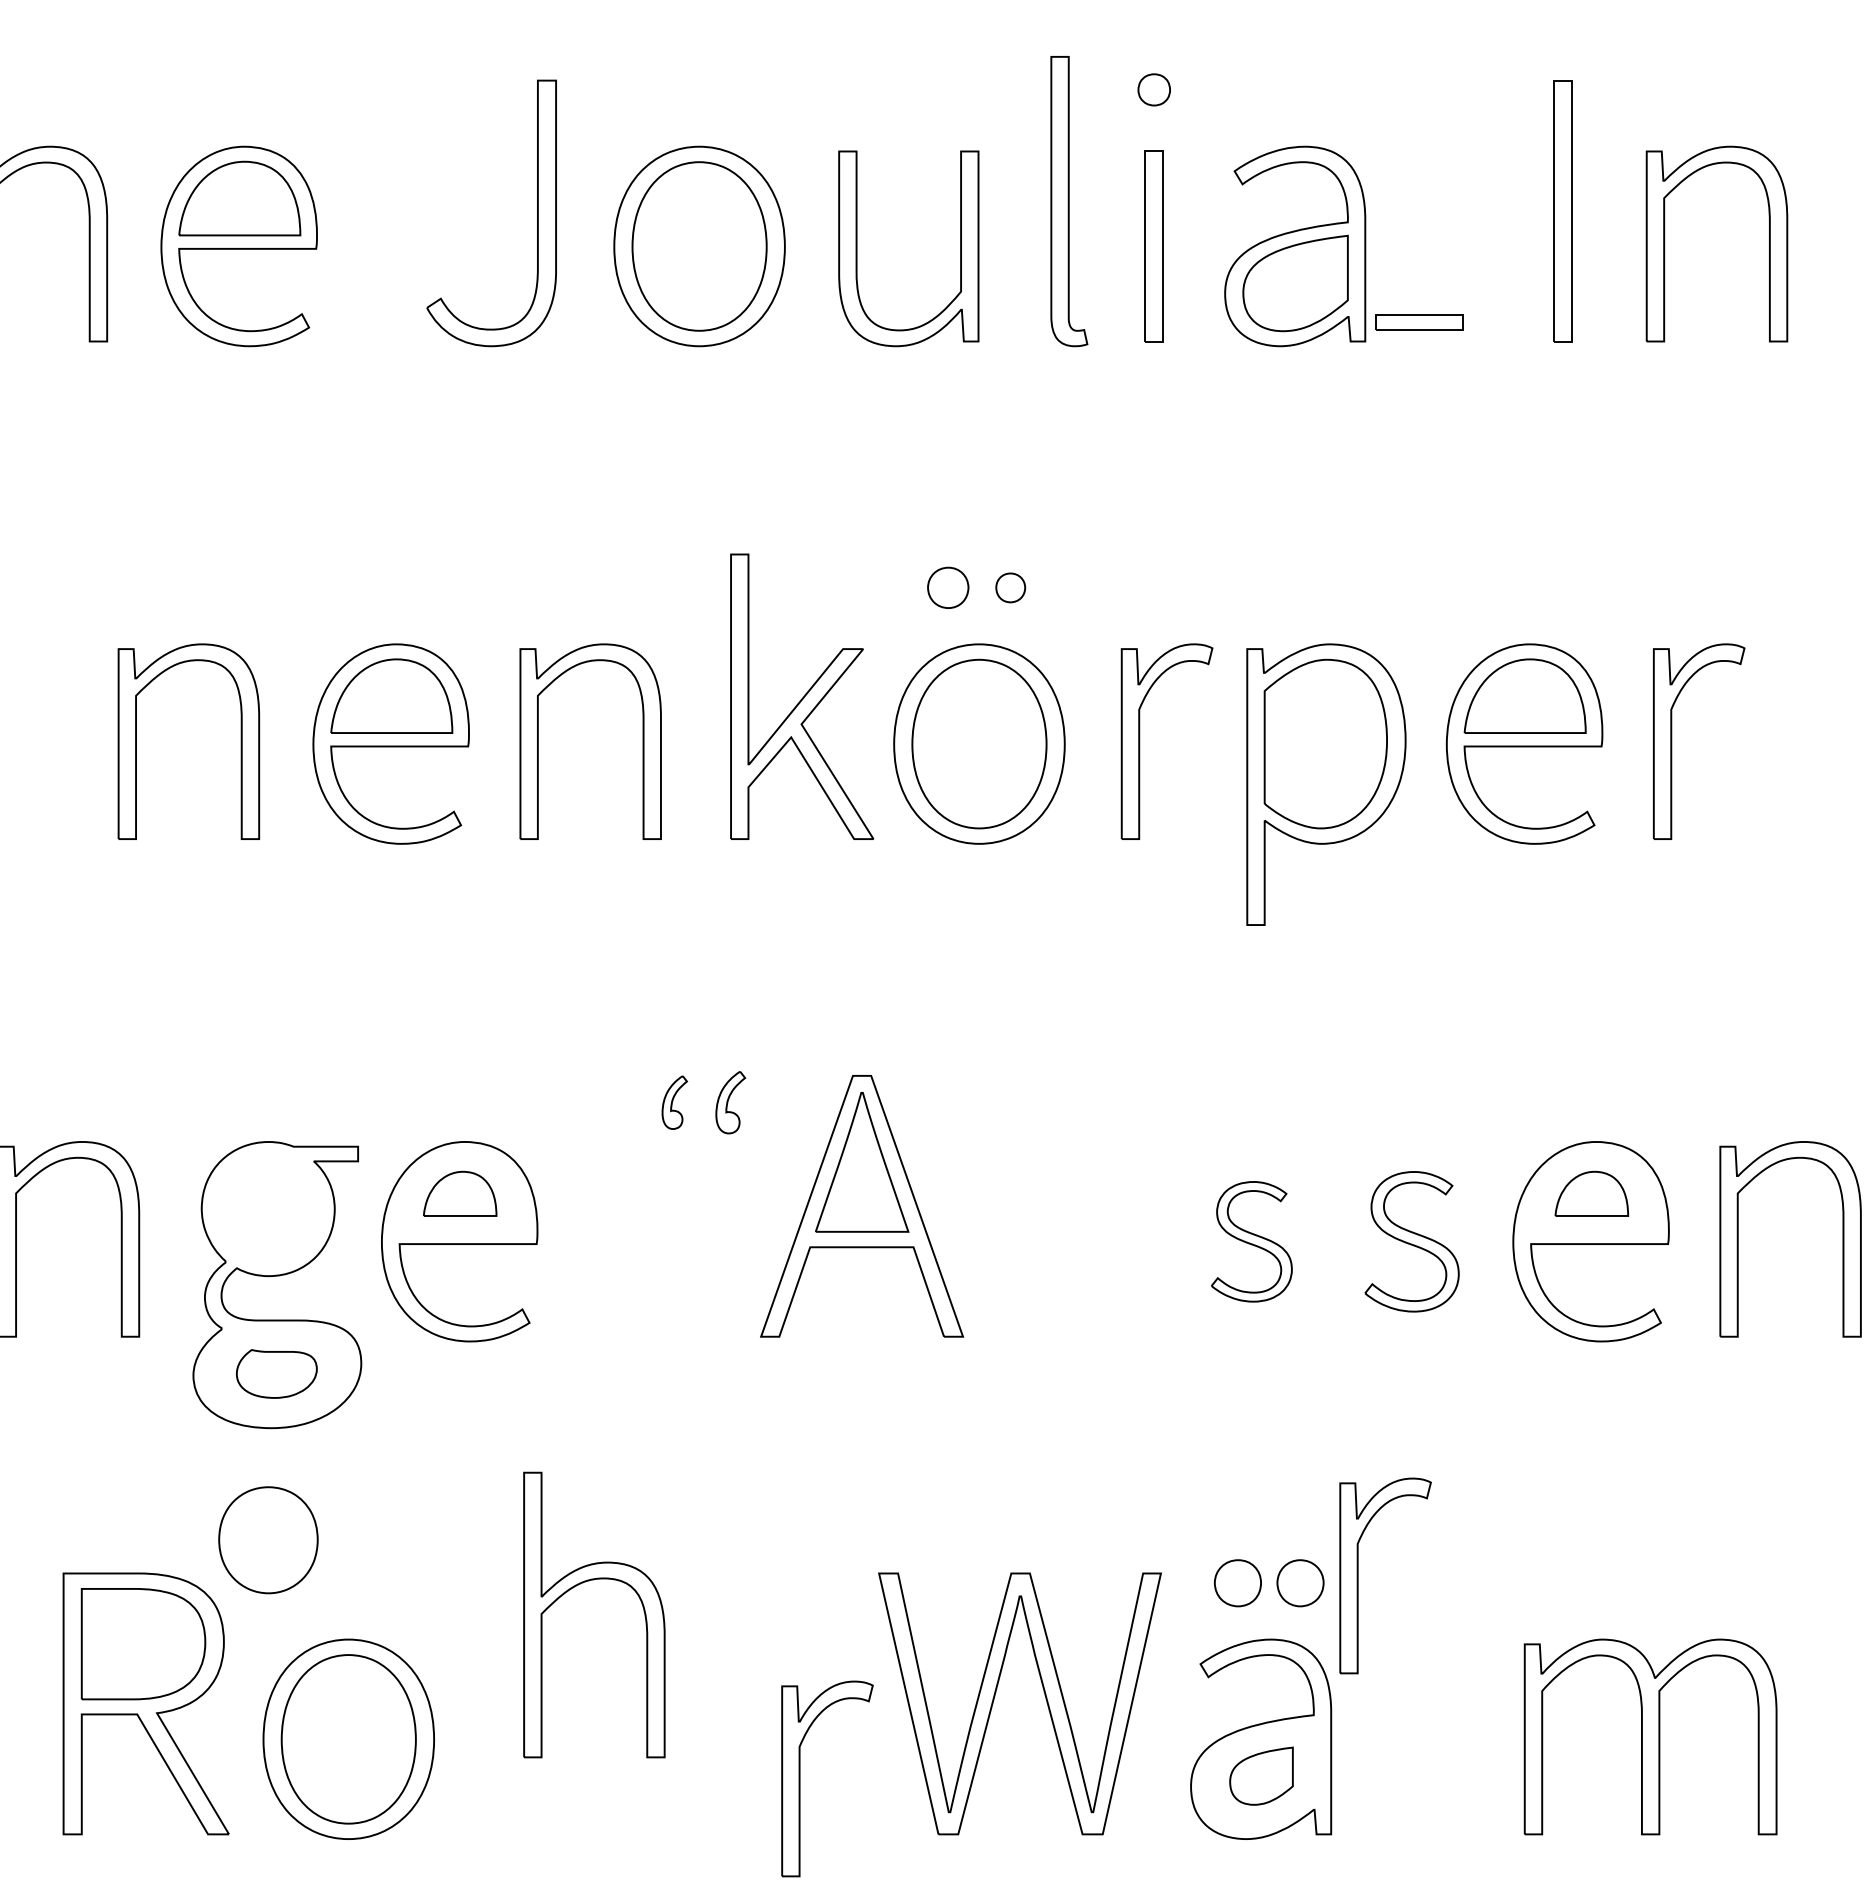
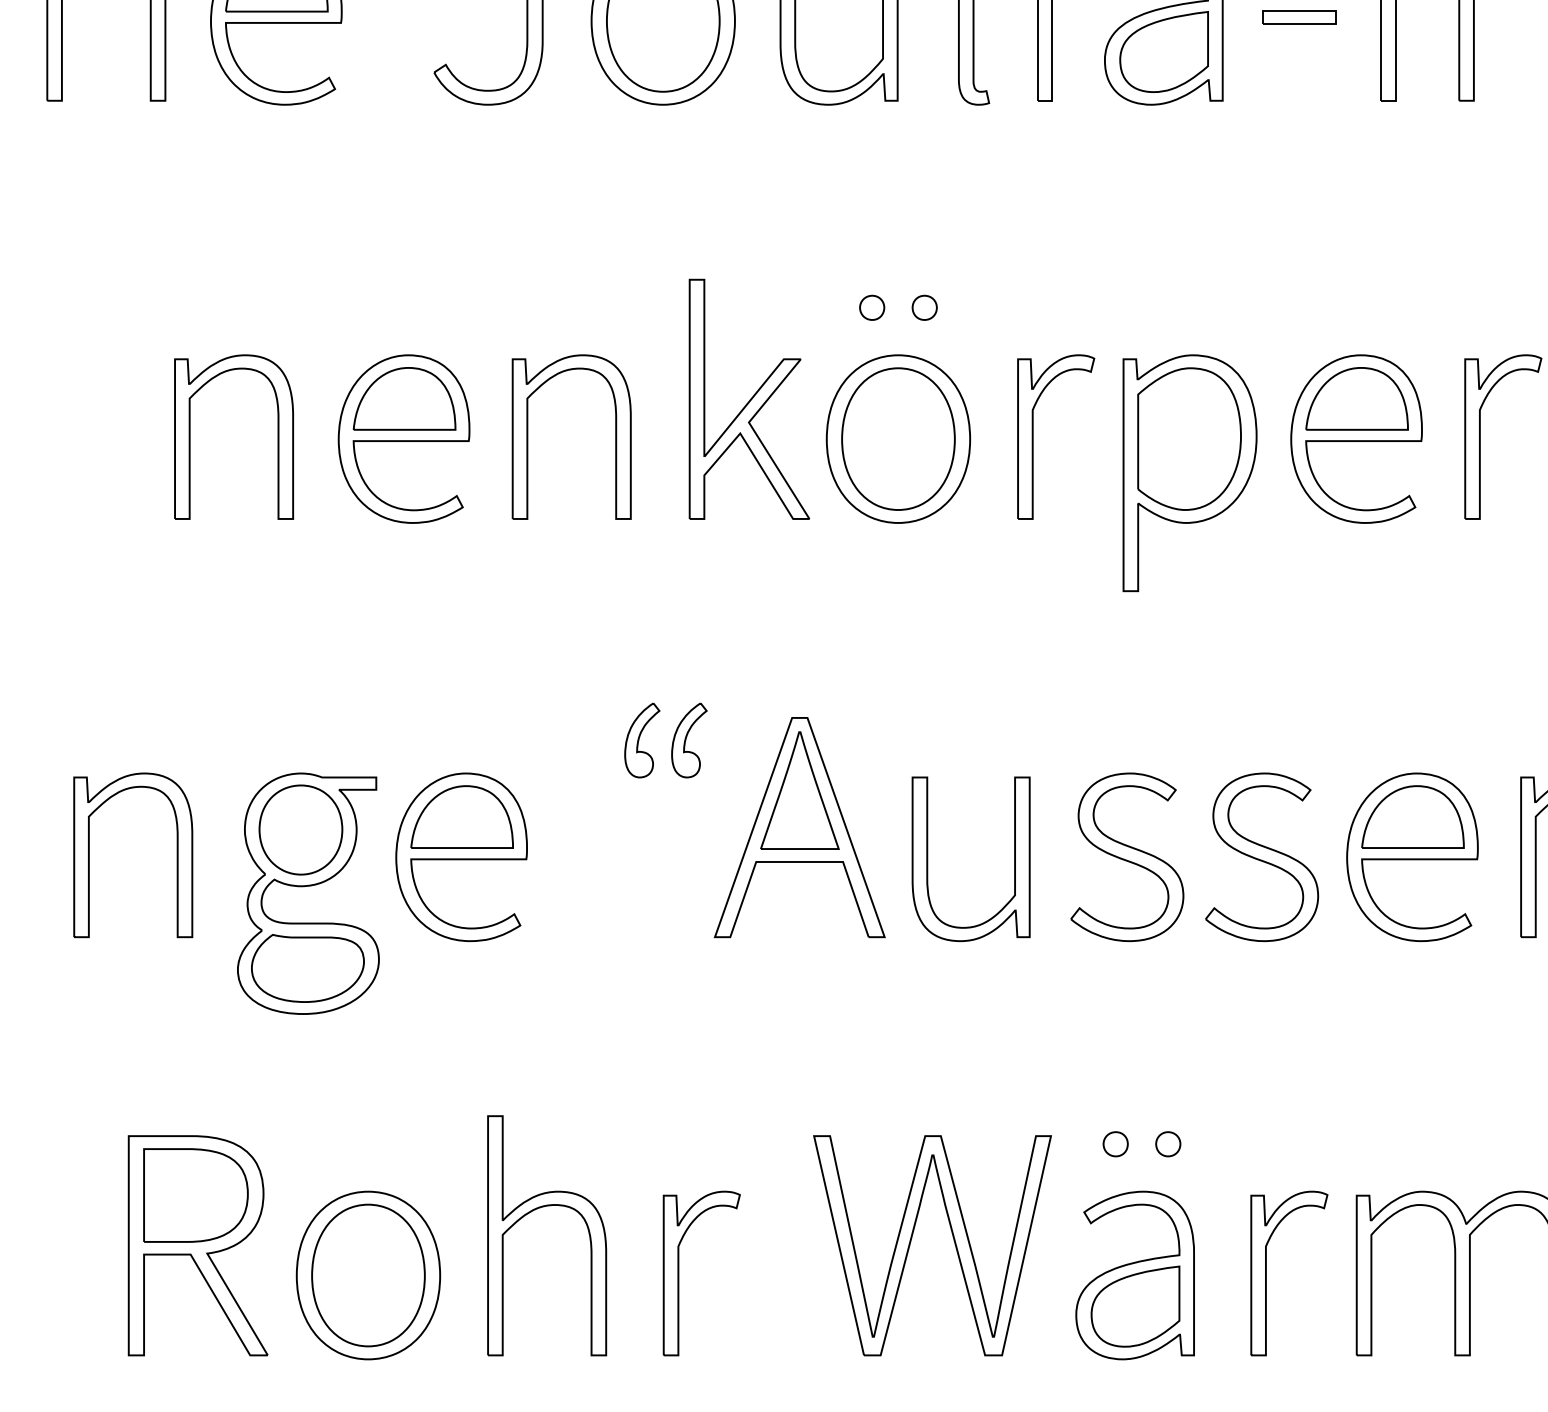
part: (1419, 322) -> (1299, 17), moved
part: (947, 587) -> (871, 307), size x0.71
part: (674, 1102) -> (642, 740), size x1.67
part: (730, 1102) -> (689, 740), size x1.43
part: (459, 1193) -> (461, 816), size x1.67
part: (1591, 1193) -> (1412, 816), size x1.67
part: (1251, 1241) -> (1127, 857), size x1.67
part: (1411, 1241) -> (1261, 857), size x1.43
part: (1014, 1243) -> (927, 858), added
part: (276, 1373) -> (307, 968), size x1.67
part: (268, 1540) -> (300, 830), moved
part: (1358, 1575) -> (1266, 1273), moved
part: (1237, 1582) -> (1115, 1143), size x0.62
part: (1300, 1582) -> (1168, 1143), size x0.62
part: (583, 1583) -> (537, 1209), moved
part: (1261, 1775) -> (1135, 1305), size x1.67
part: (800, 1778) -> (679, 1273), moved

